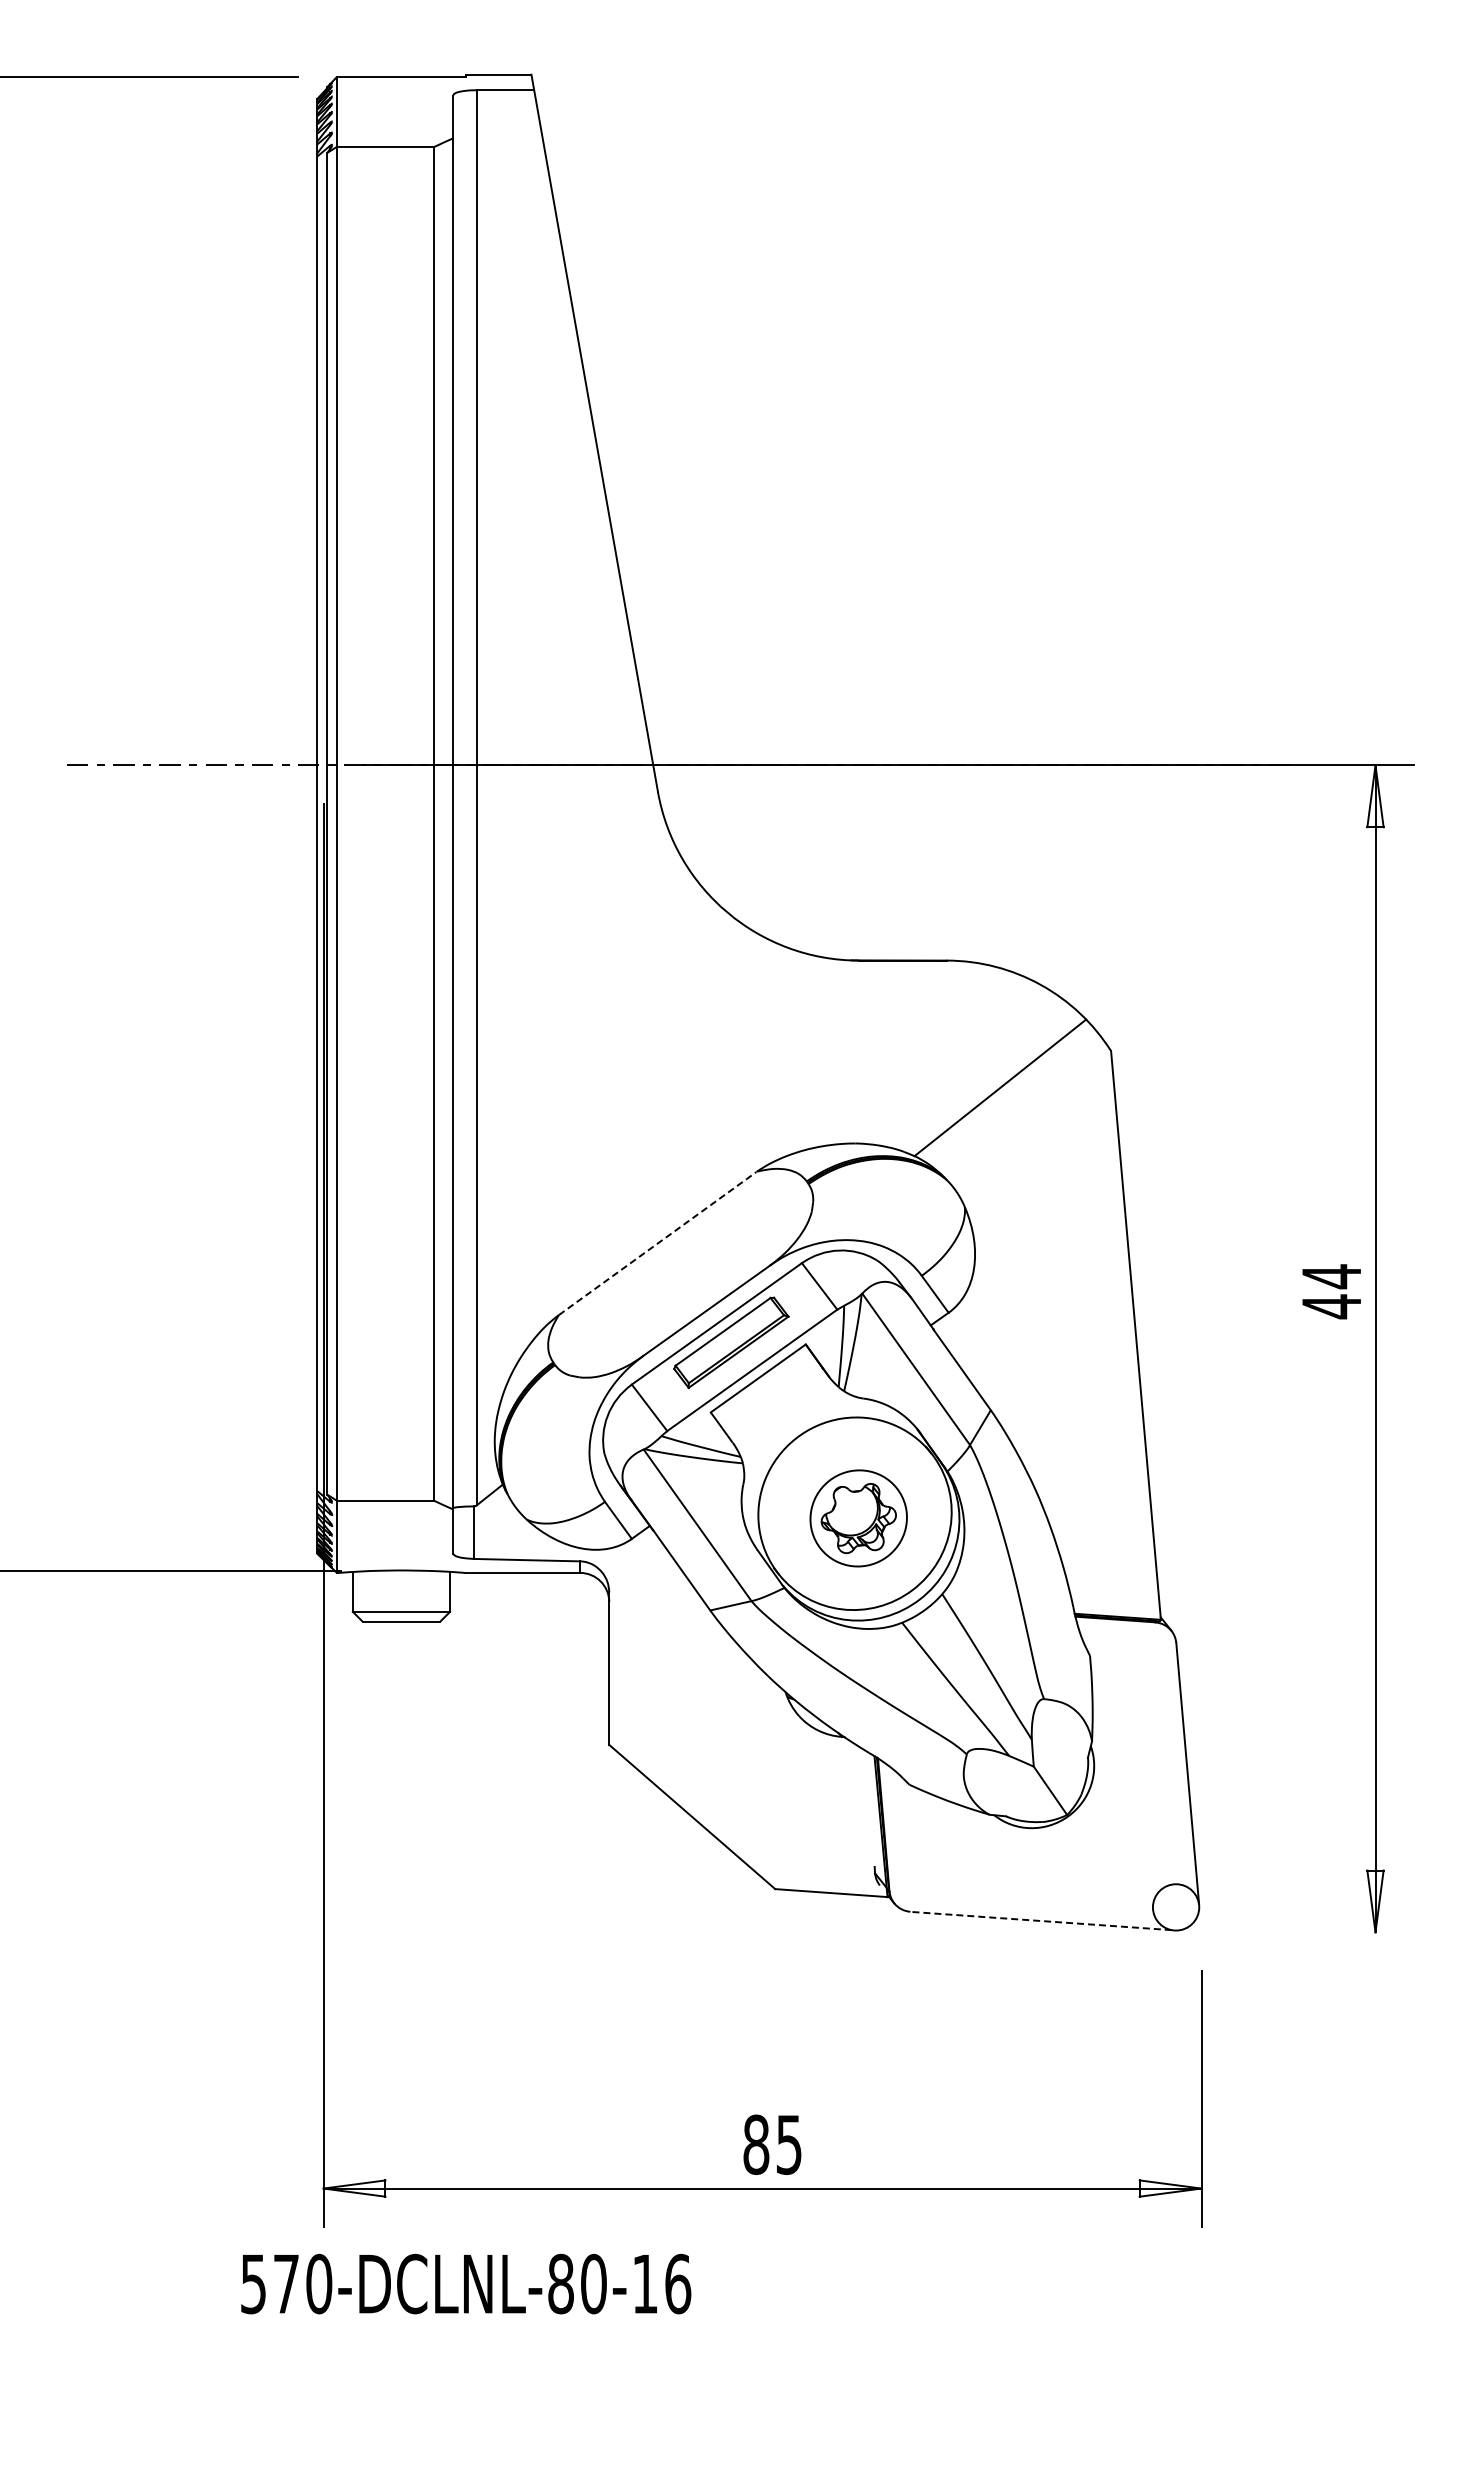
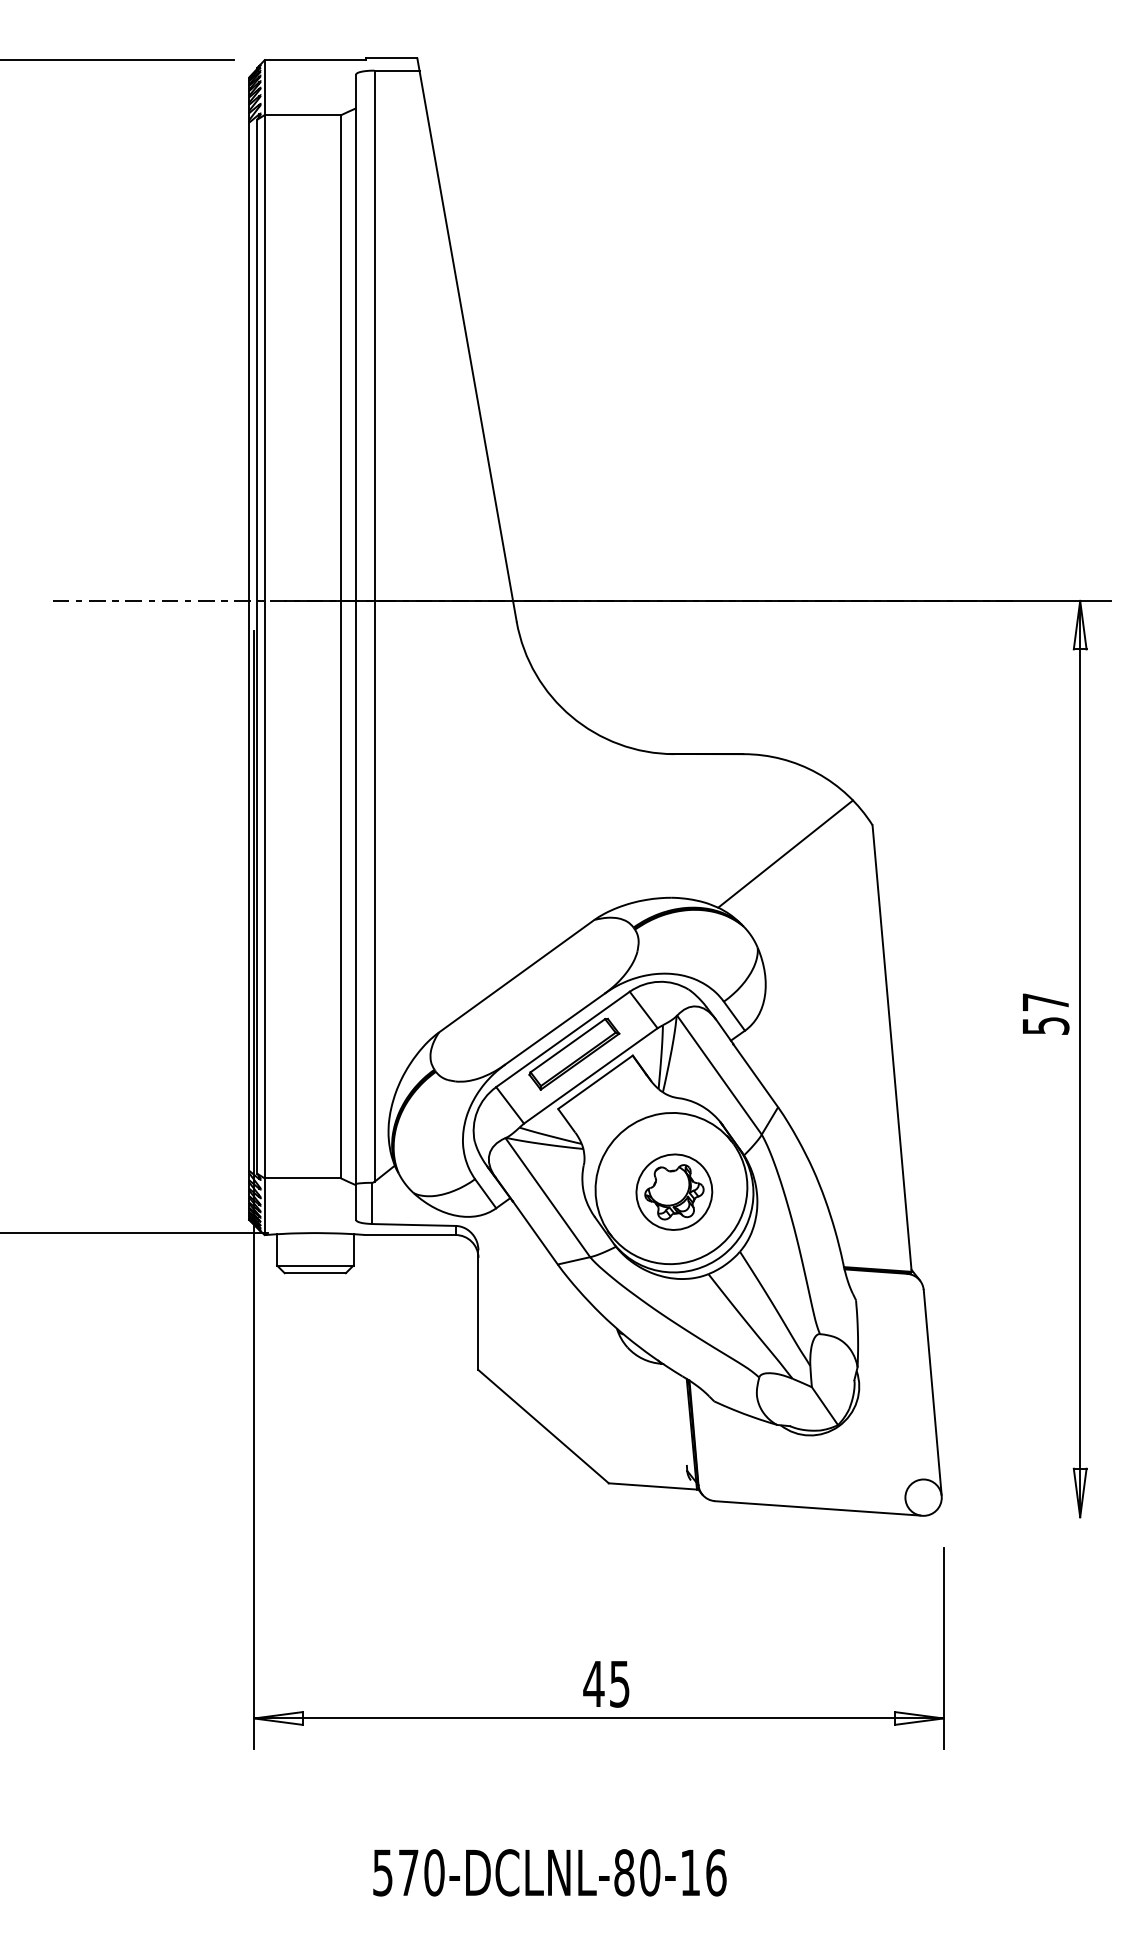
line: (657, 1243) -> (516, 976), dashed -> solid
text: (1331, 1291) -> (1045, 1014), 44 -> 57
line: (1041, 1921) -> (817, 1508), dashed -> solid
text: (755, 2144) -> (593, 1683), 85 -> 45
text: (466, 2283) -> (550, 1872), moved

